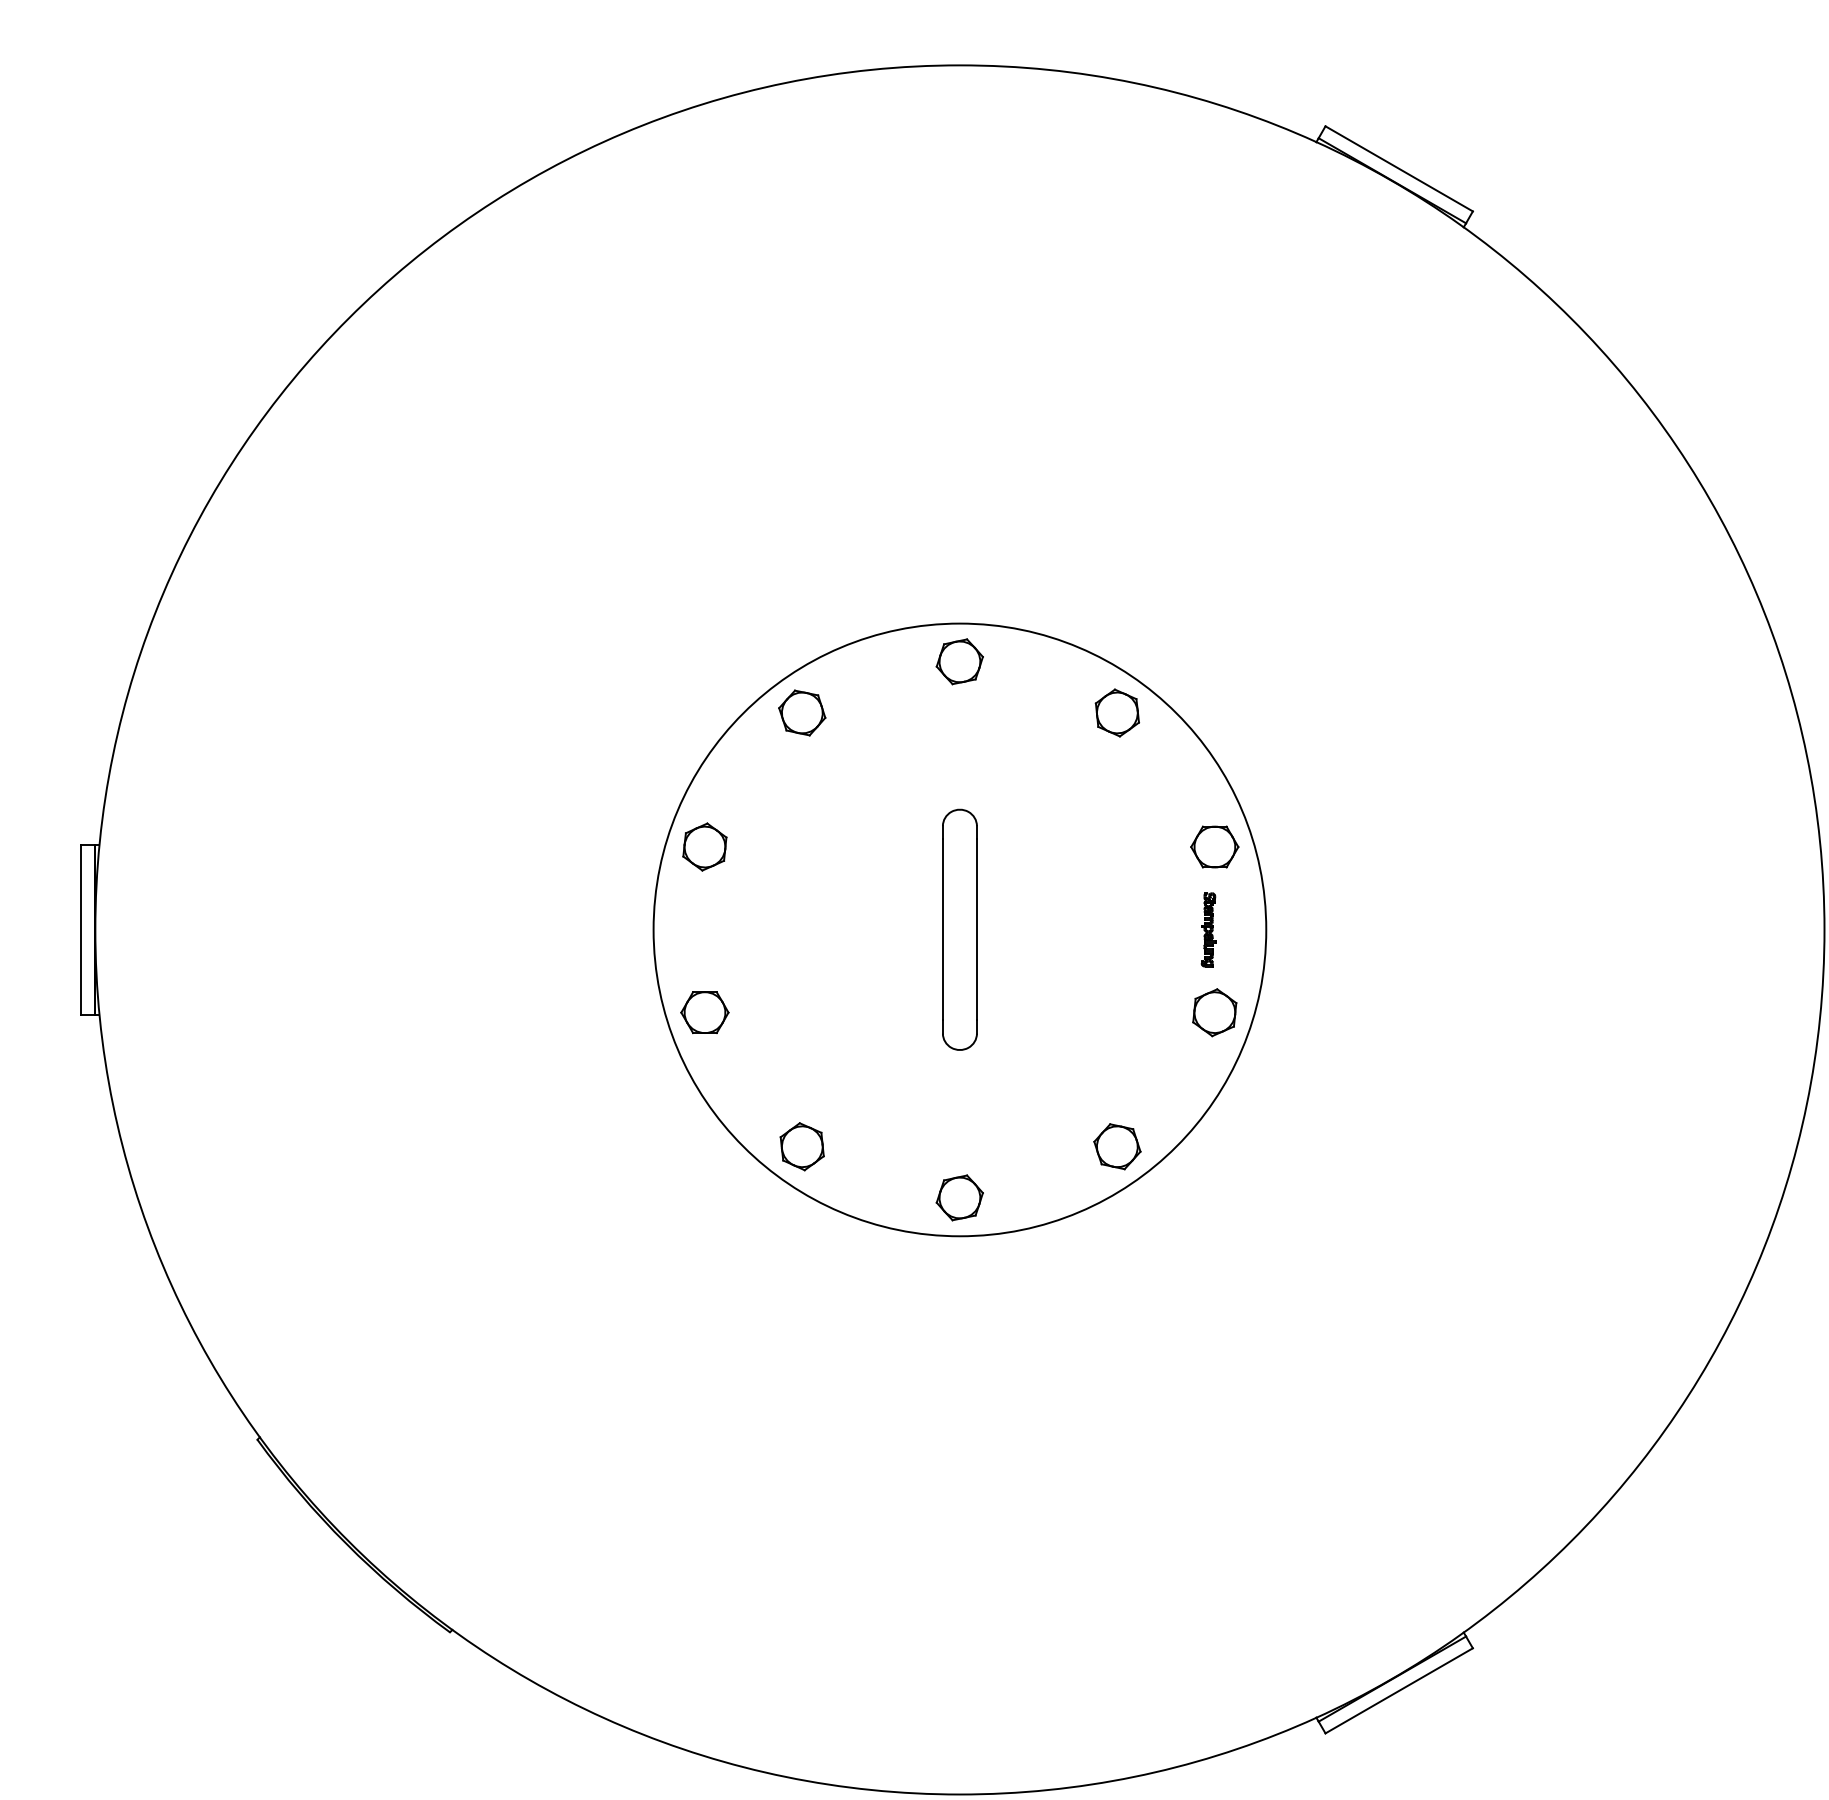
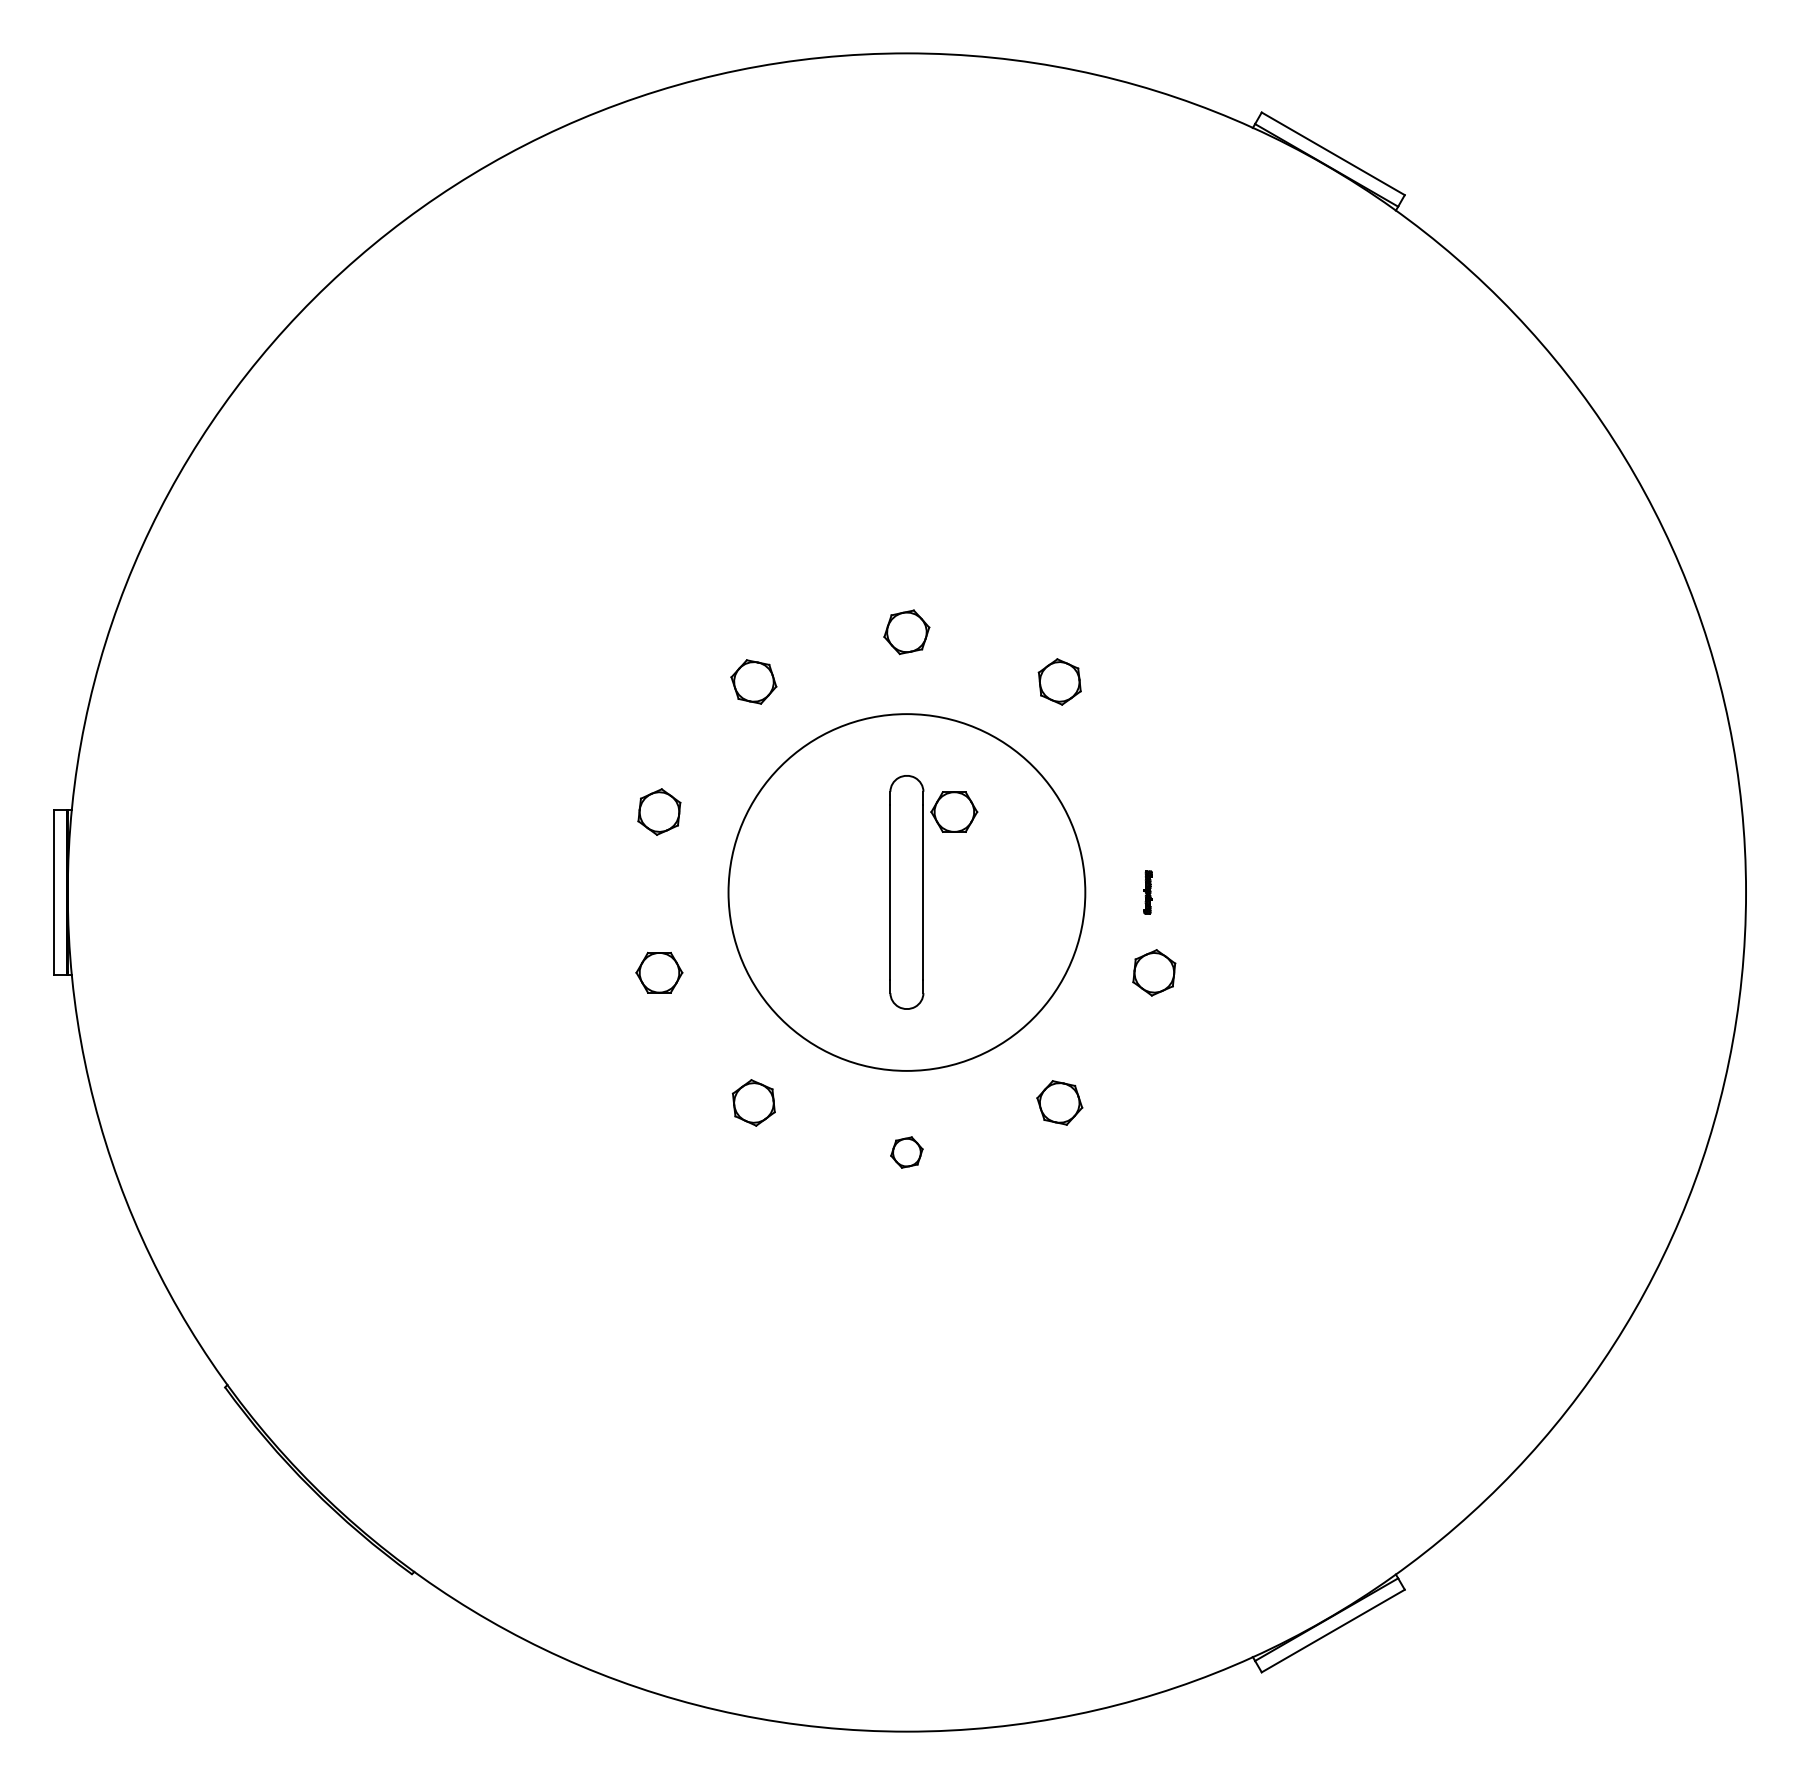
part: (1215, 846) -> (954, 811), moved
circle: (959, 929) -> (906, 892), size x0.6
part: (1207, 929) -> (1147, 892), size x0.6
part: (959, 1197) -> (906, 1152), size x0.7

